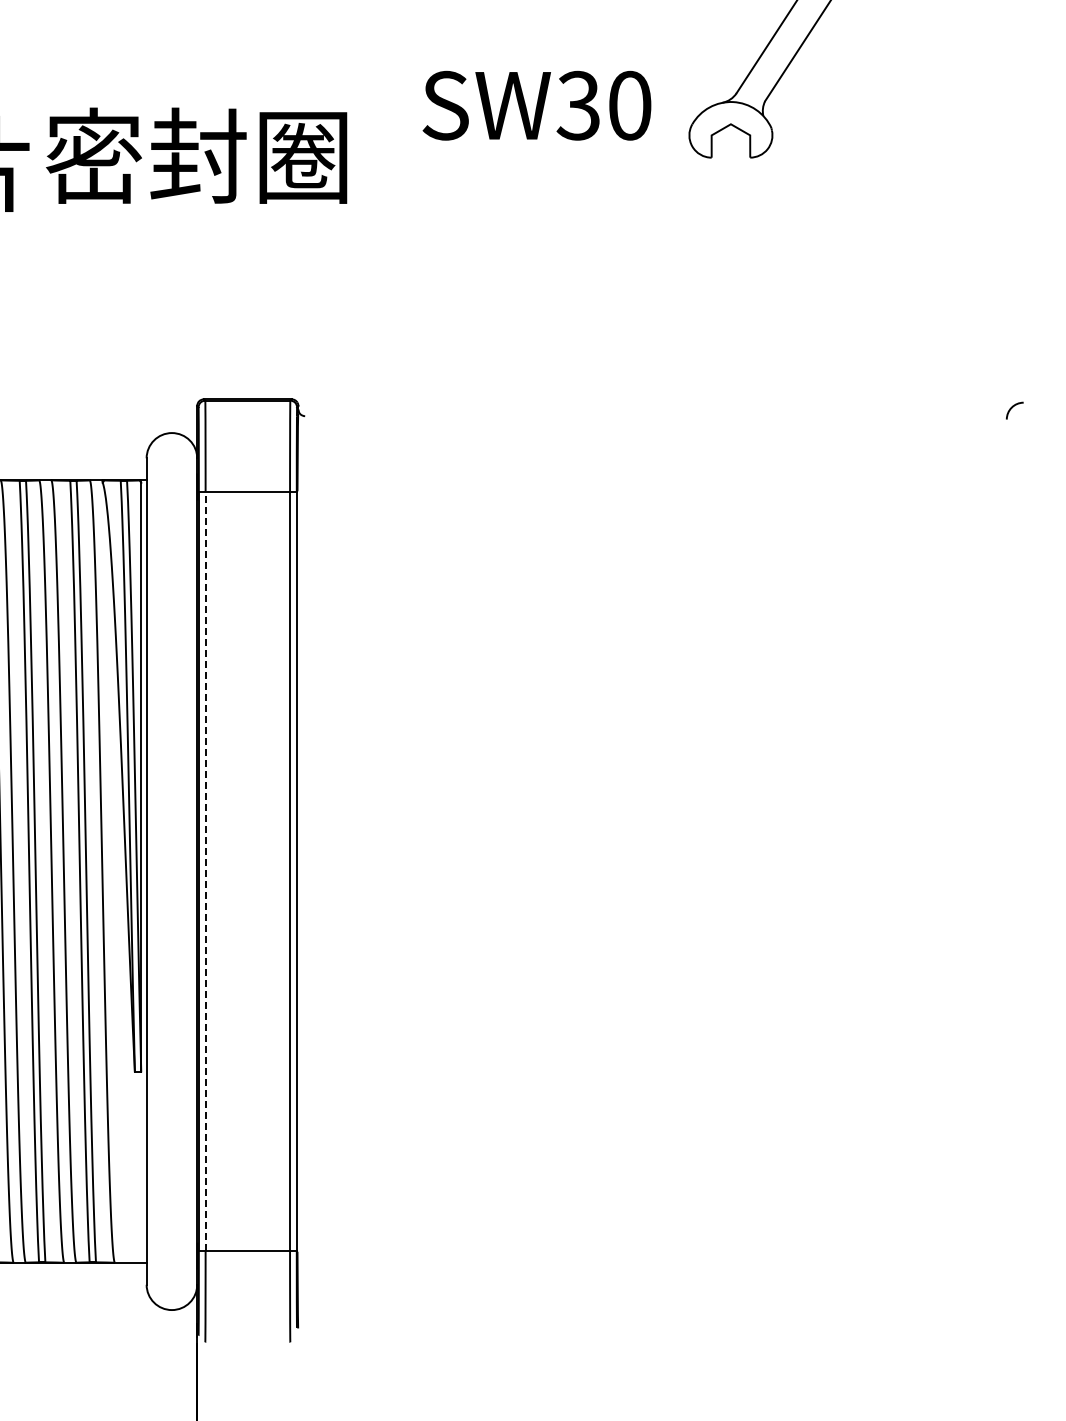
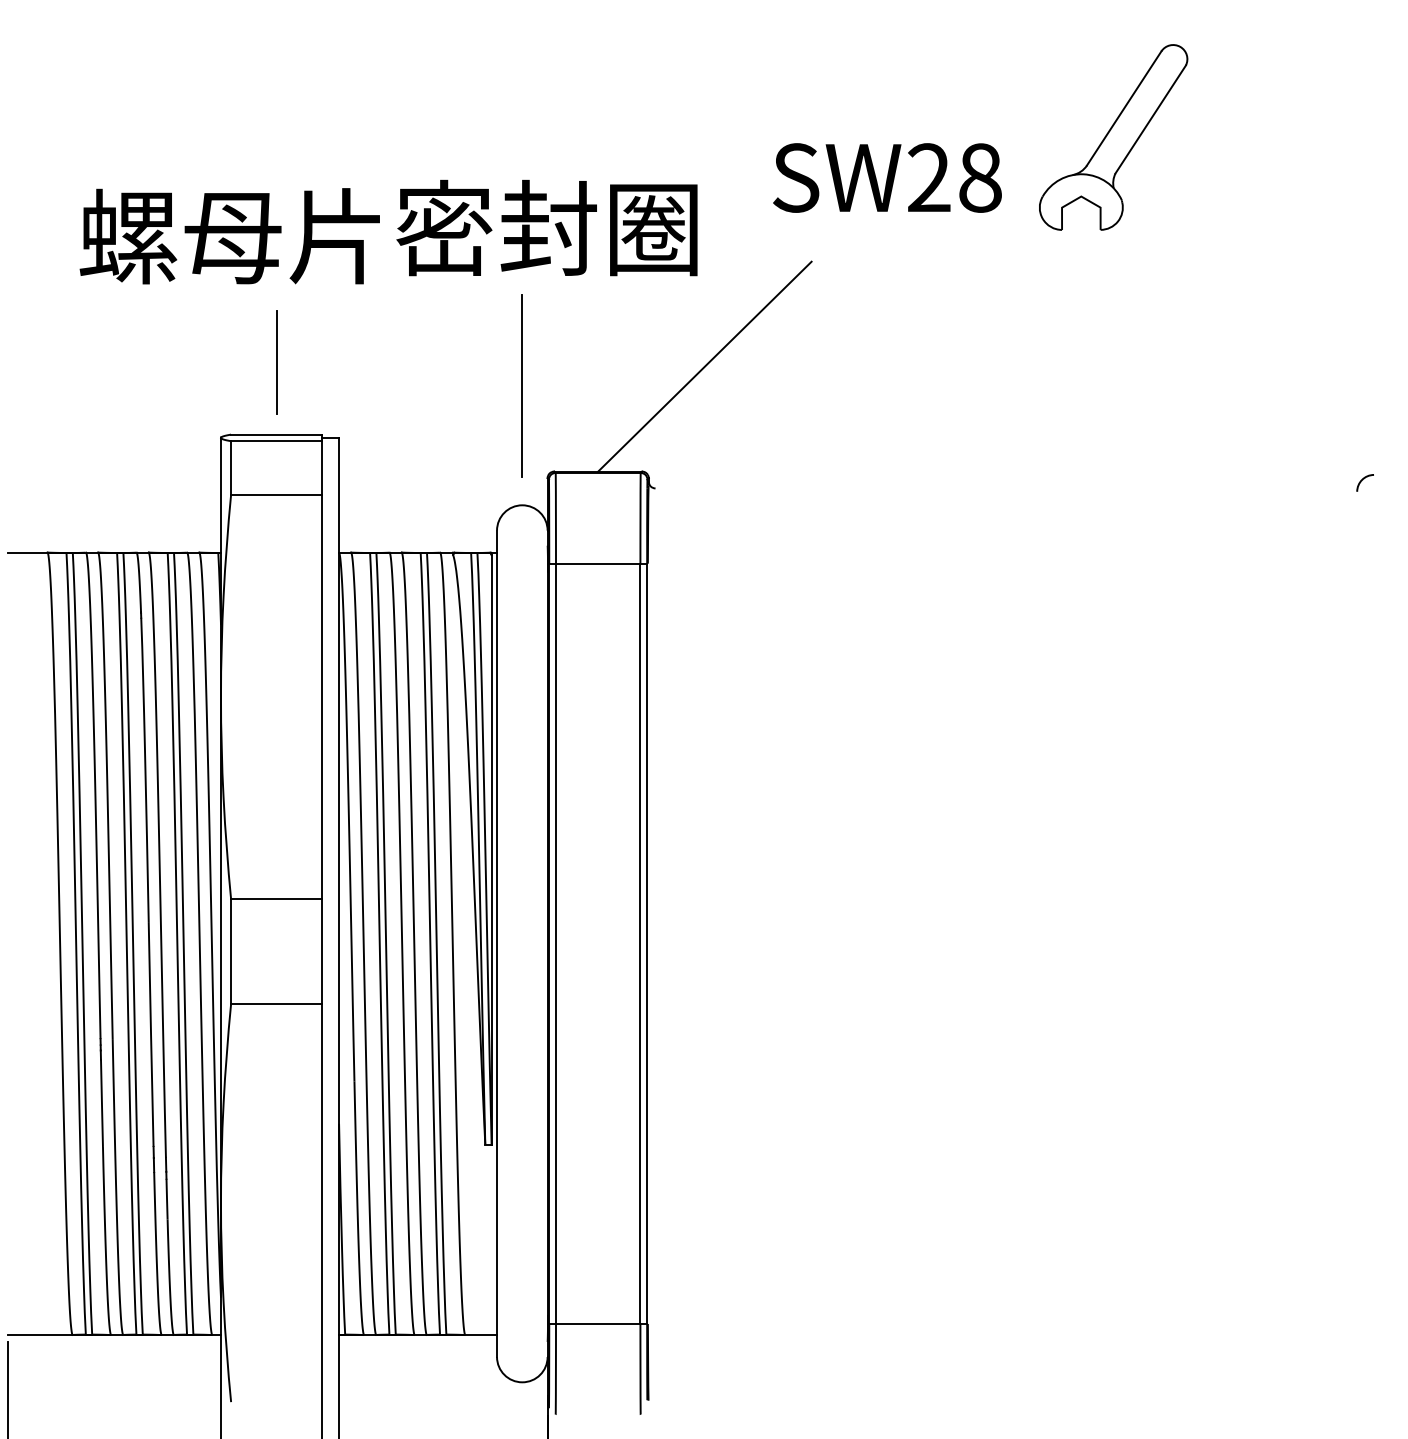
text: (604, 105) -> (954, 177), SW30 -> SW28
line: (354, 294) -> (704, 366), added
line: (172, 313) -> (522, 385), added
line: (205, 871) -> (555, 943), dashed -> solid

